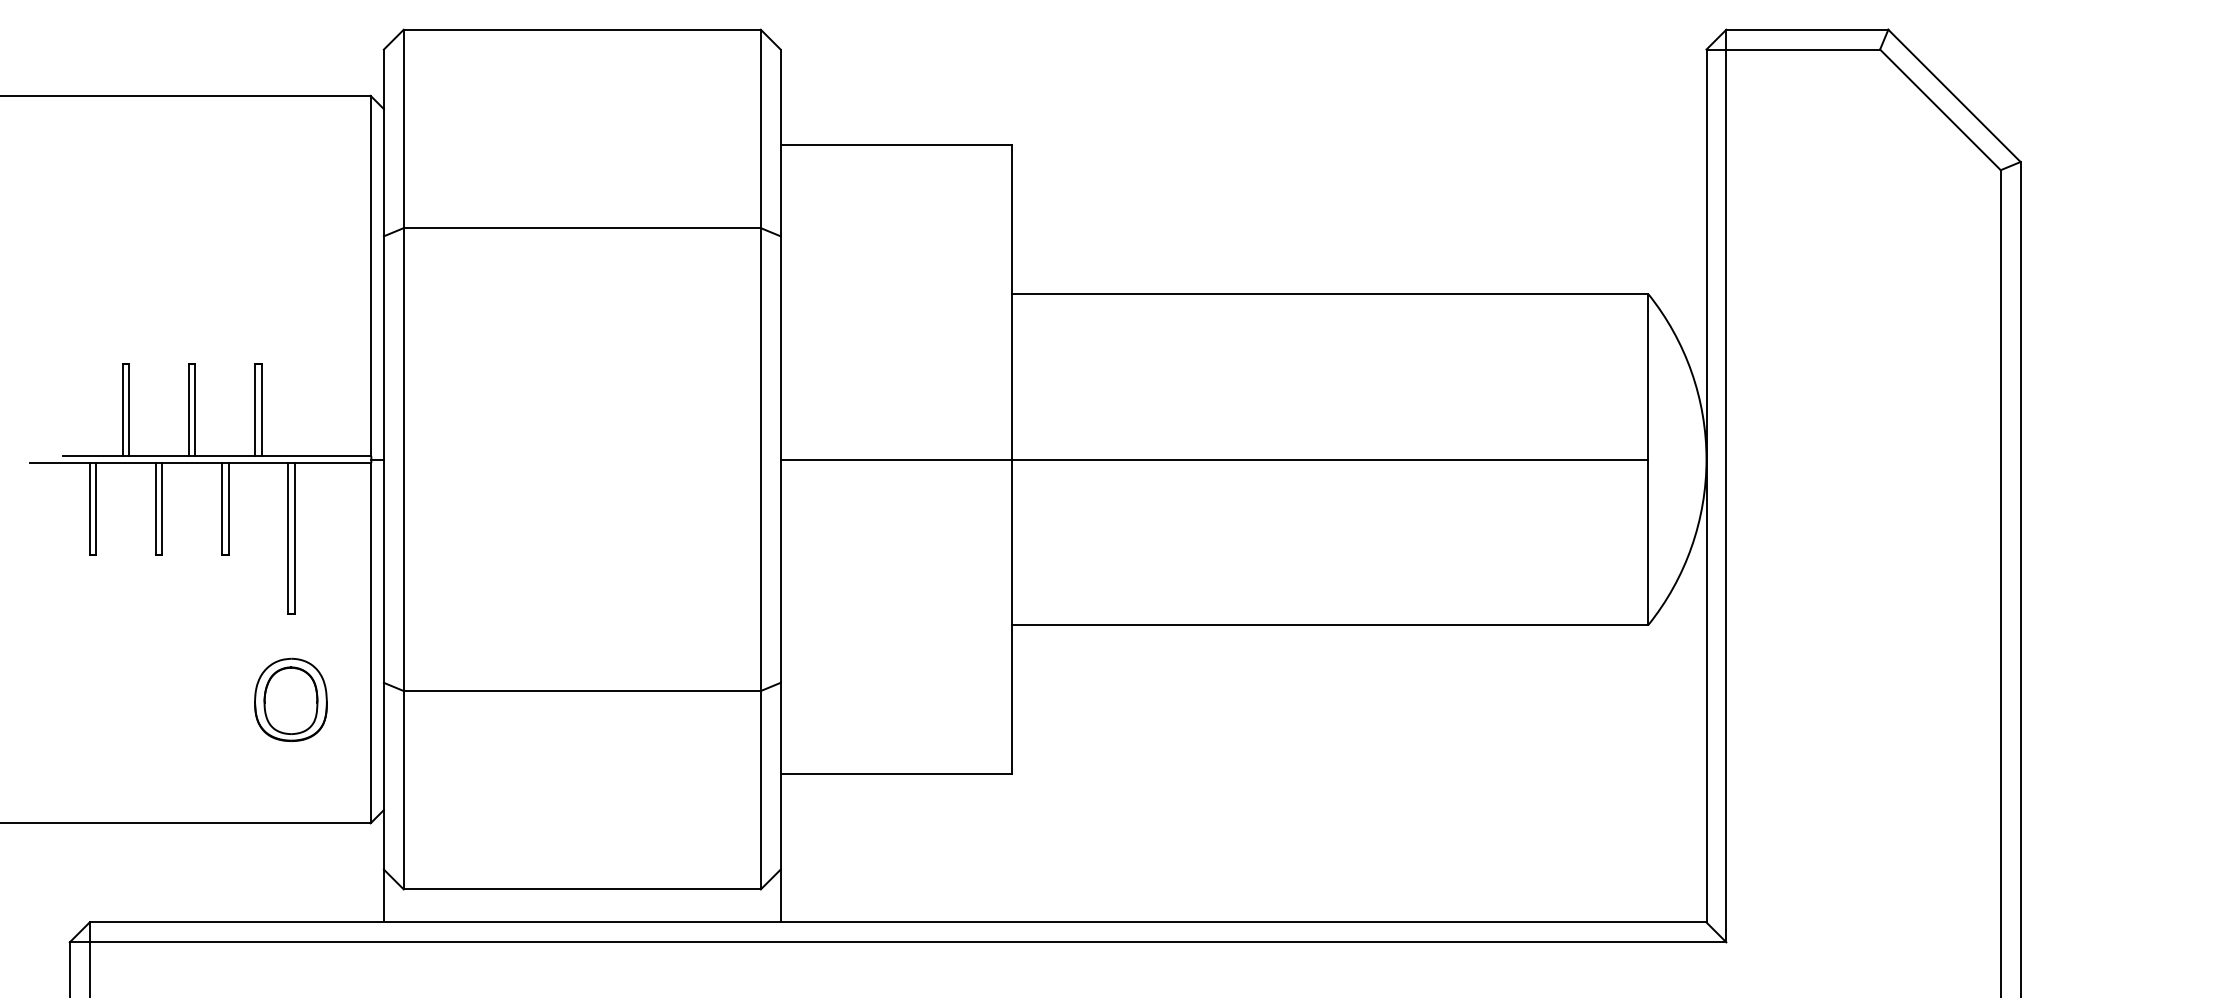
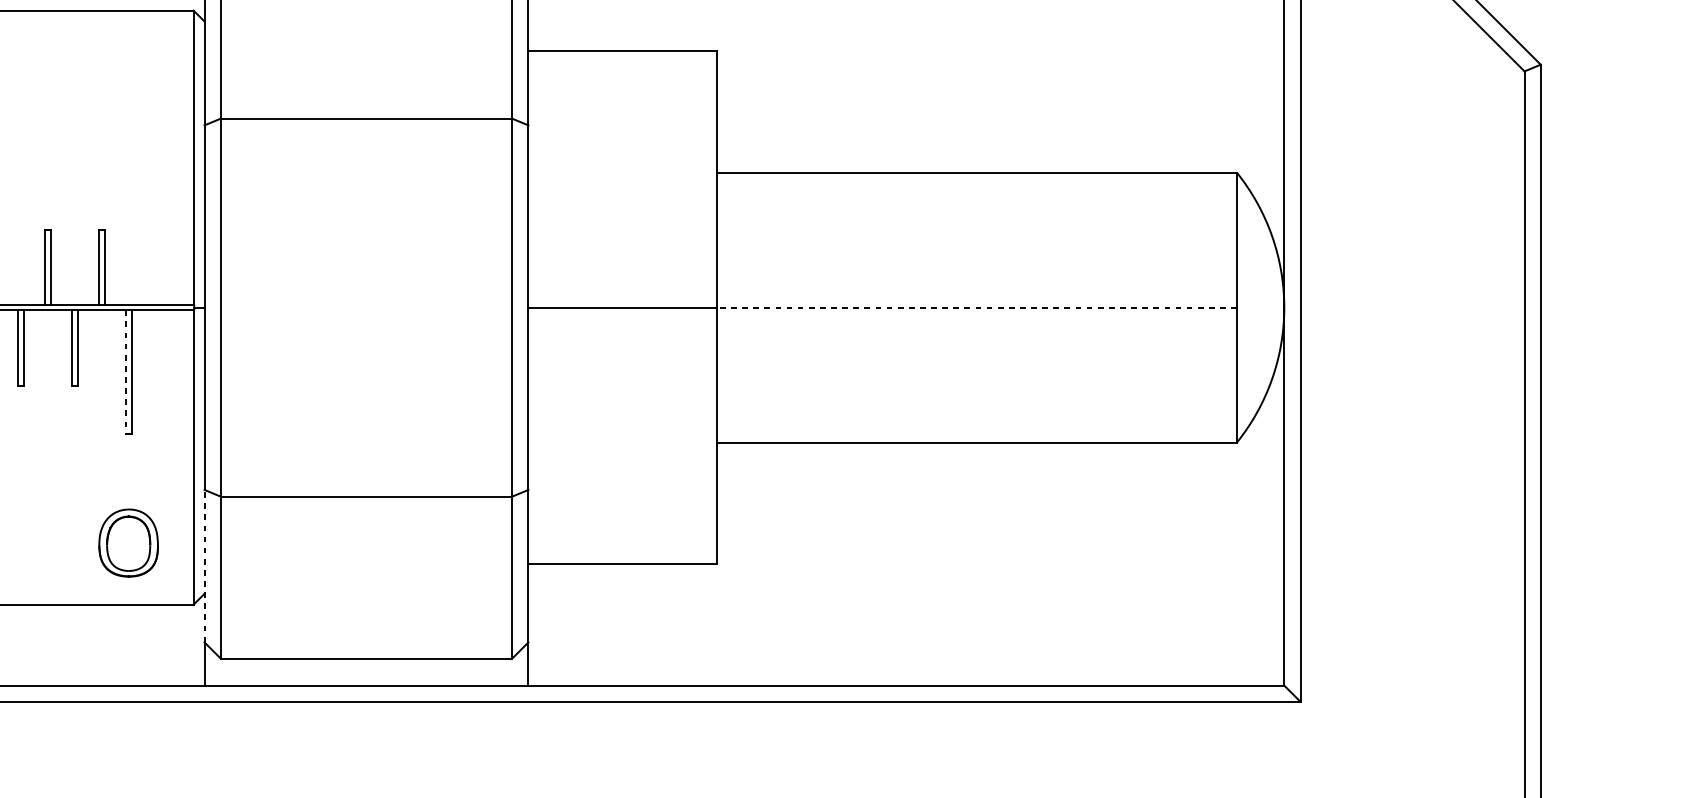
line: (1329, 459) -> (976, 307), solid -> dashed
line: (288, 538) -> (126, 372), solid -> dashed
part: (290, 699) -> (128, 542), moved
line: (383, 775) -> (204, 565), solid -> dashed

